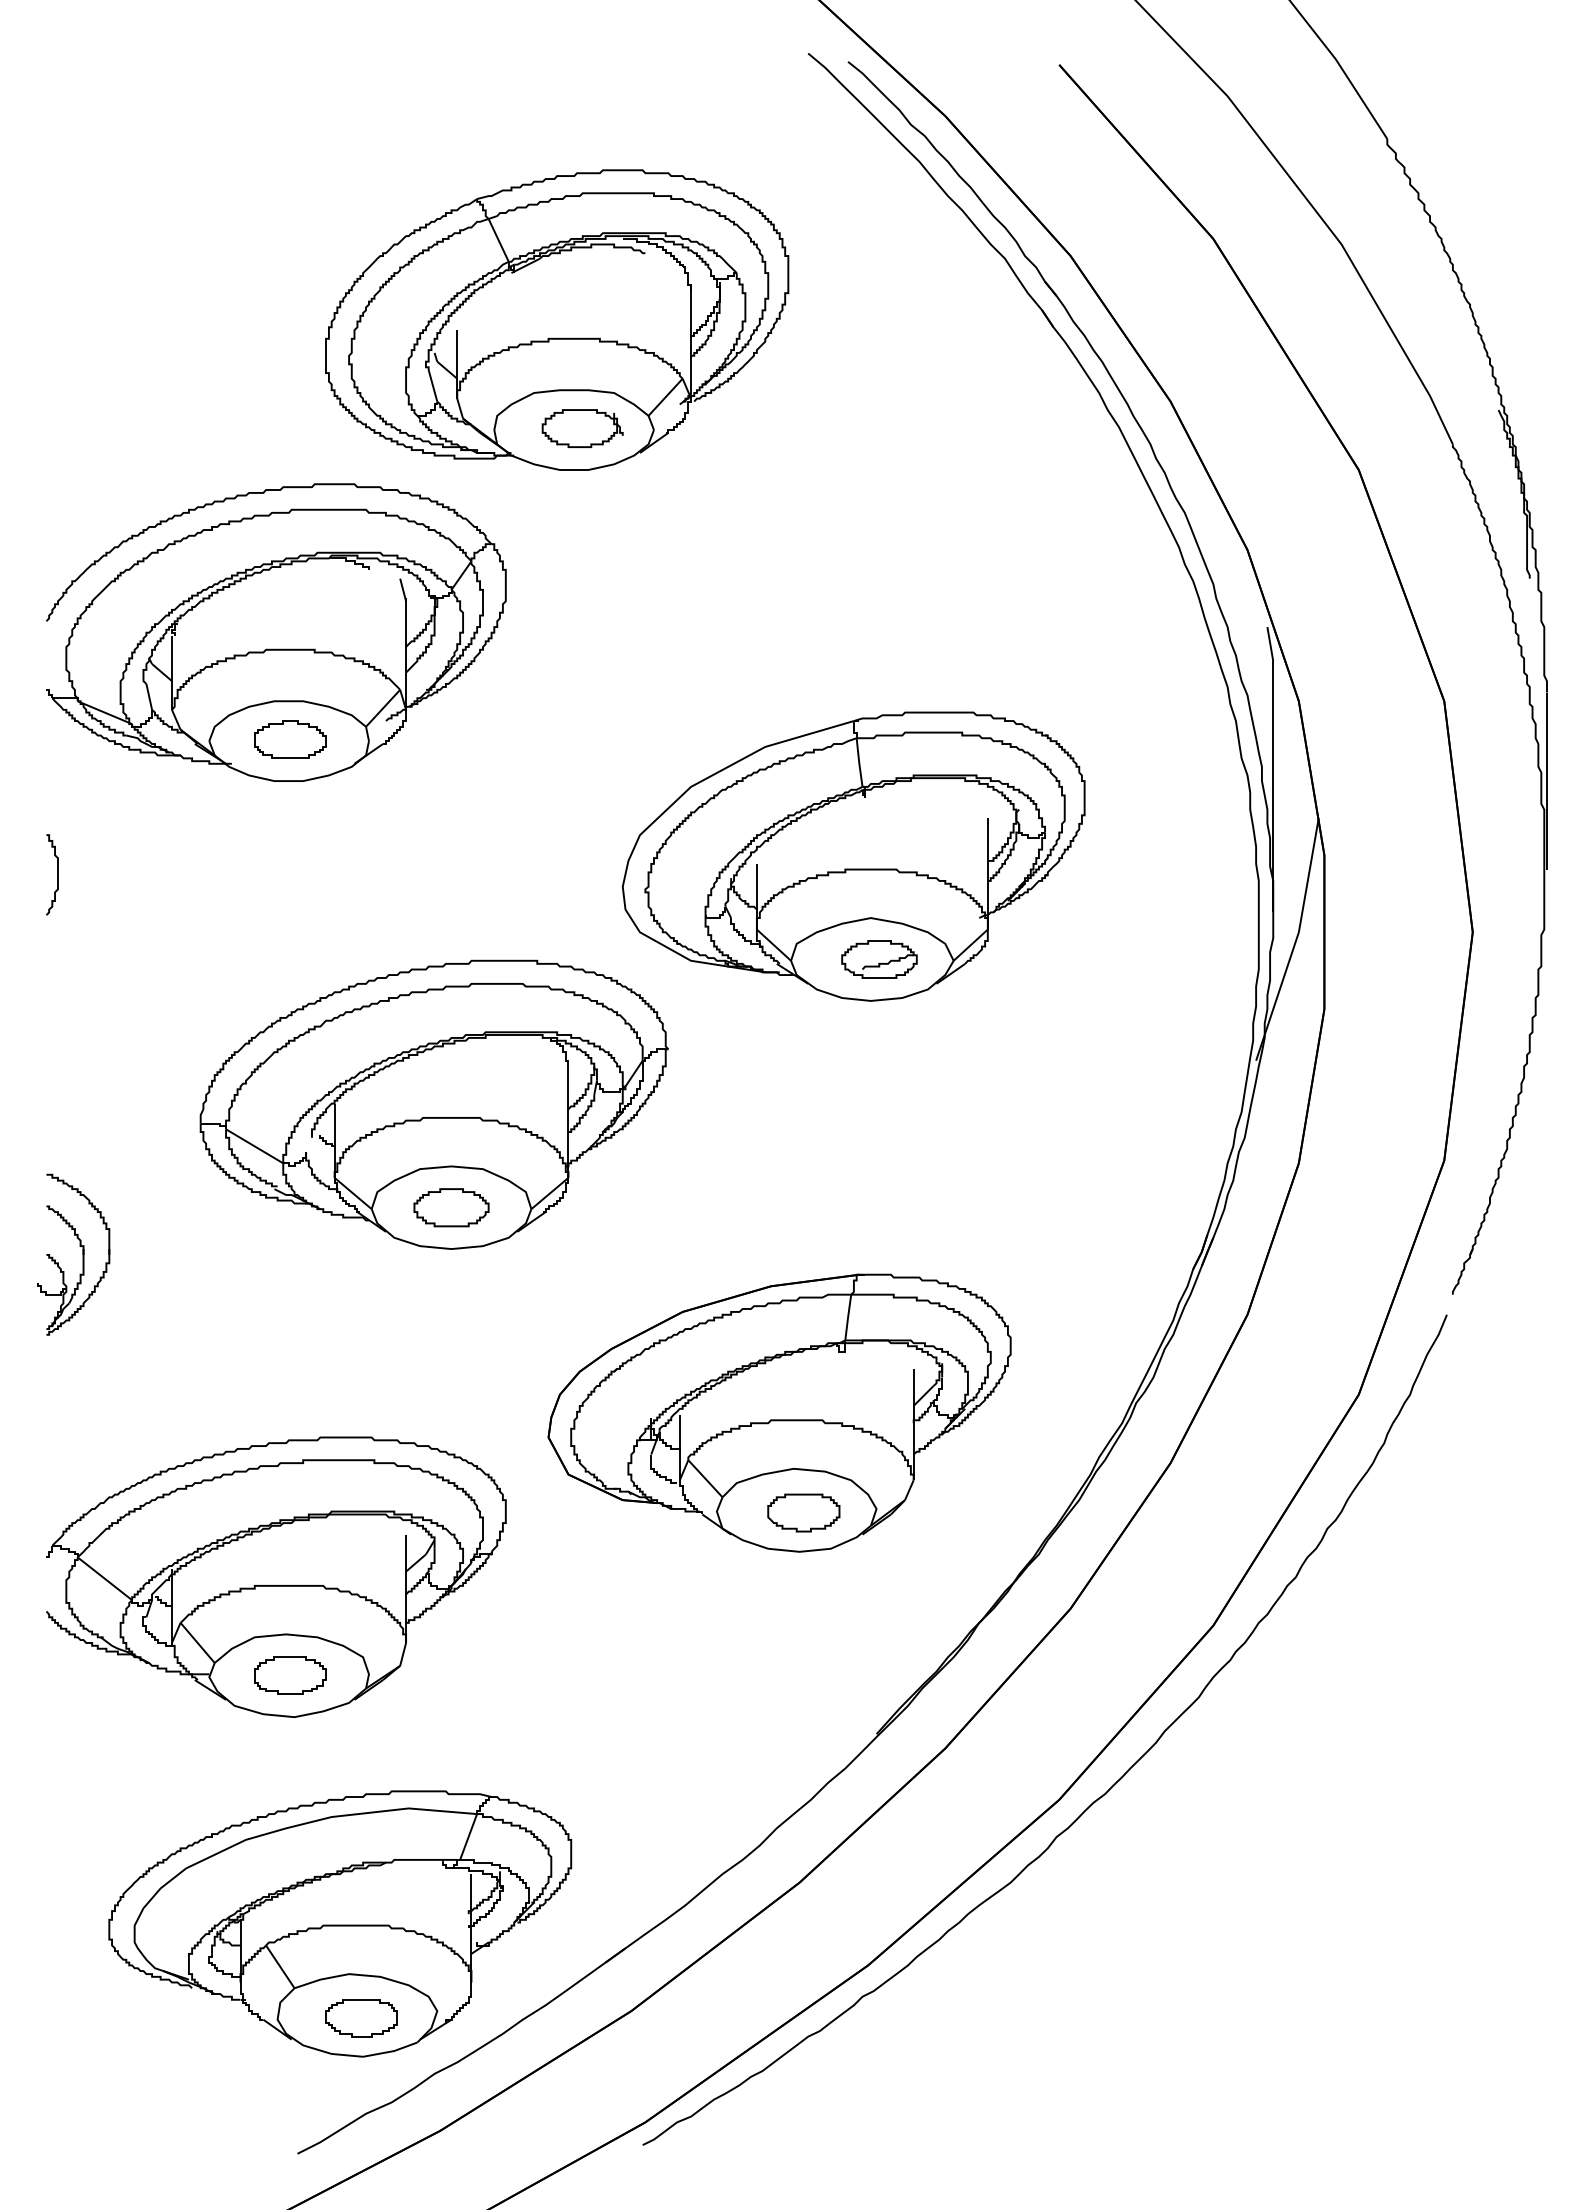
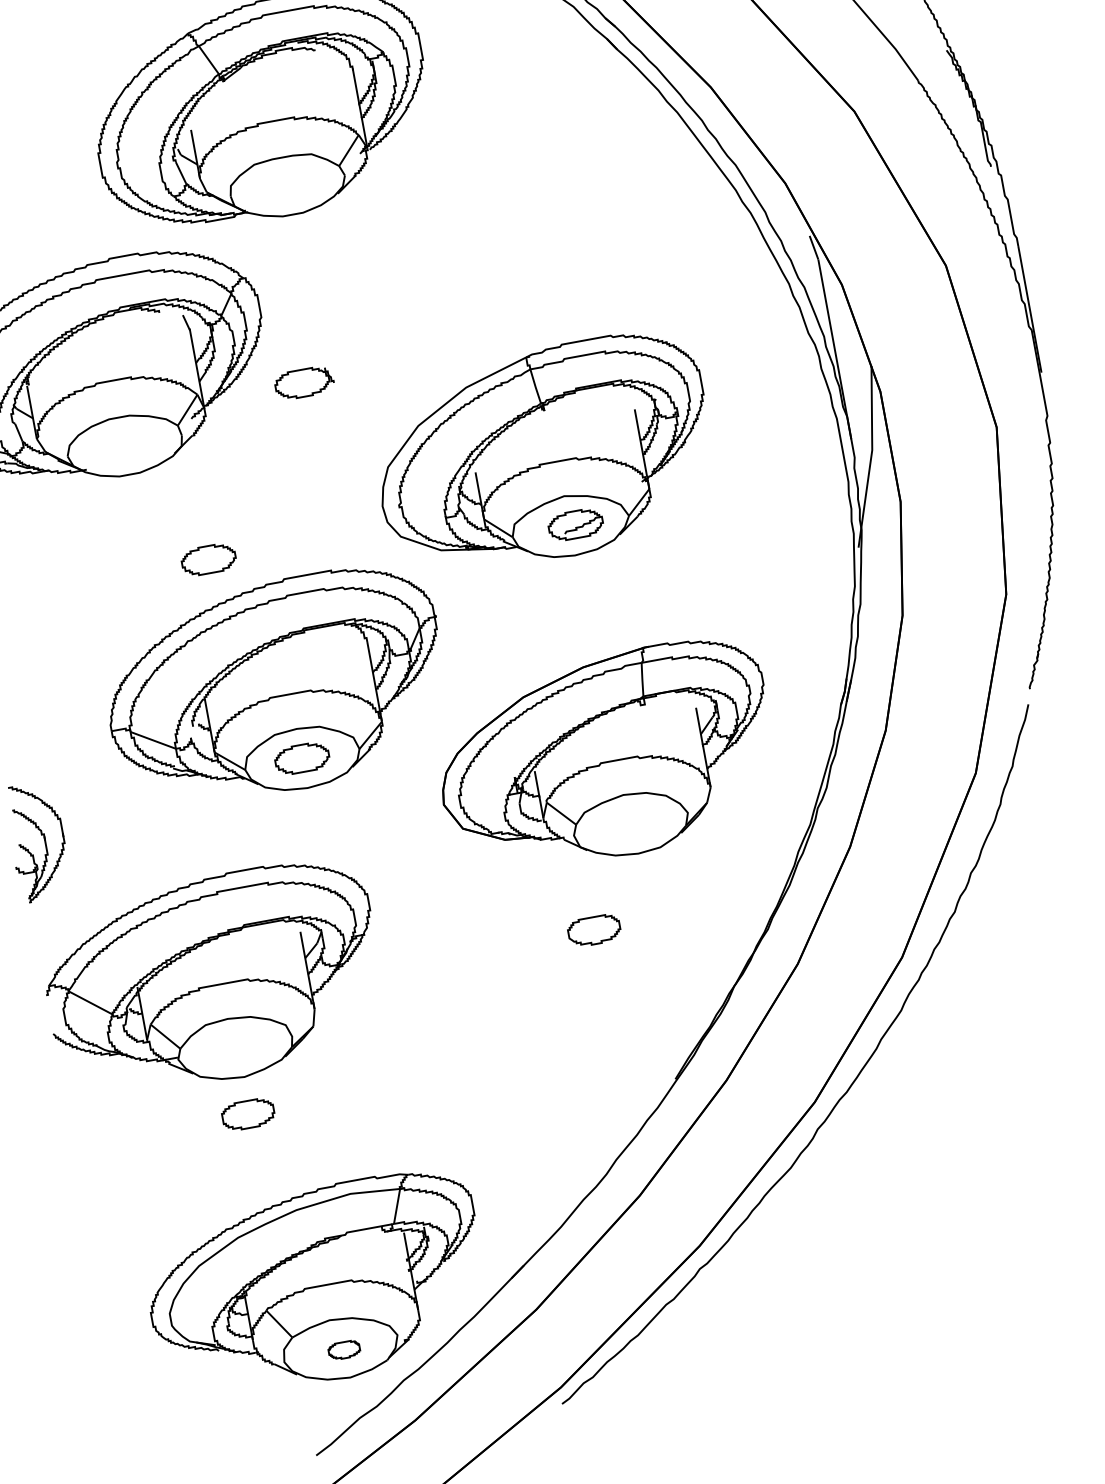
part: (582, 428) -> (304, 382), moved
part: (290, 739) -> (125, 444), removed
part: (374, 915) -> (208, 559), added
part: (779, 1412) -> (605, 756), moved
part: (276, 1576) -> (213, 978), moved
part: (361, 2018) -> (344, 1350), size x0.6

